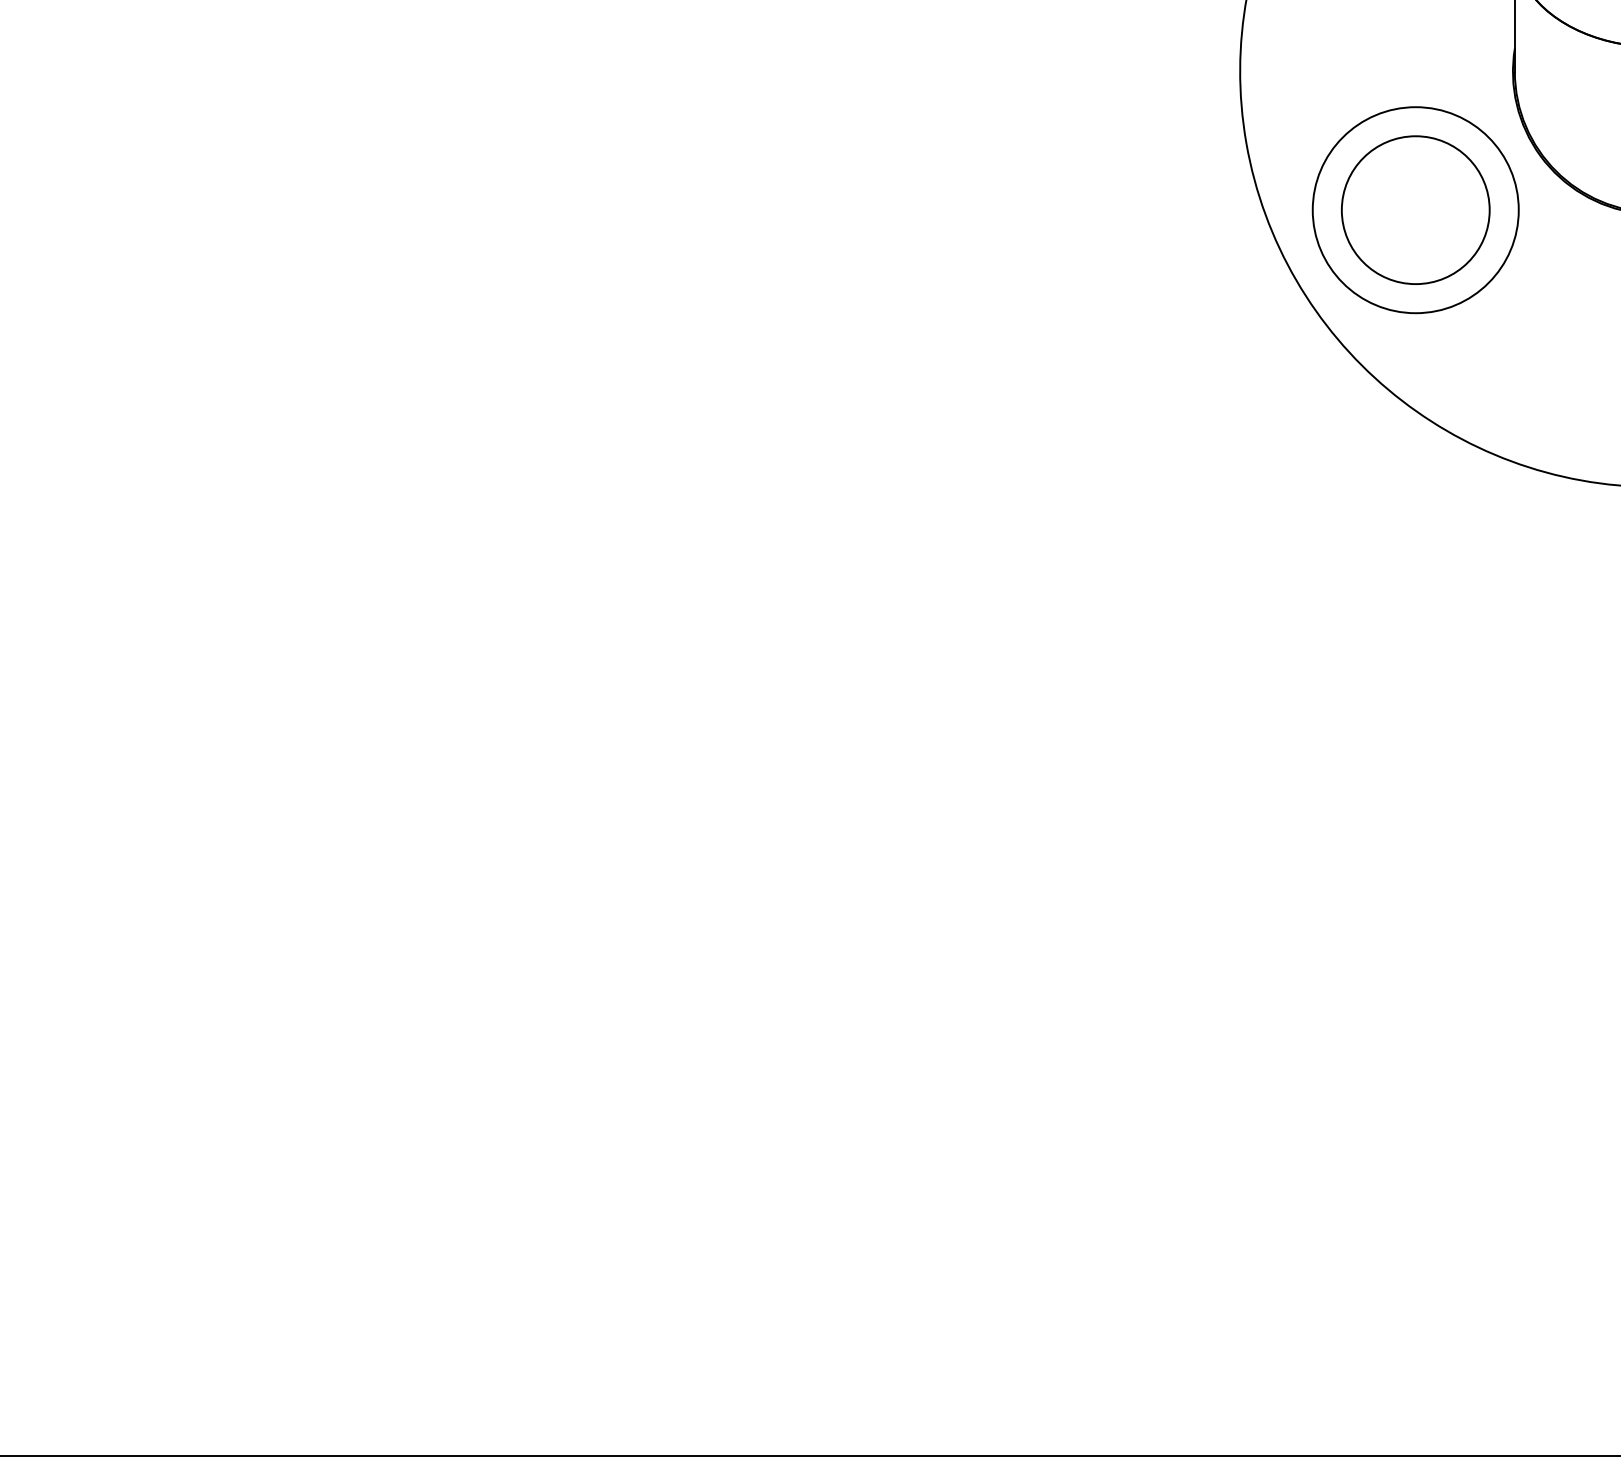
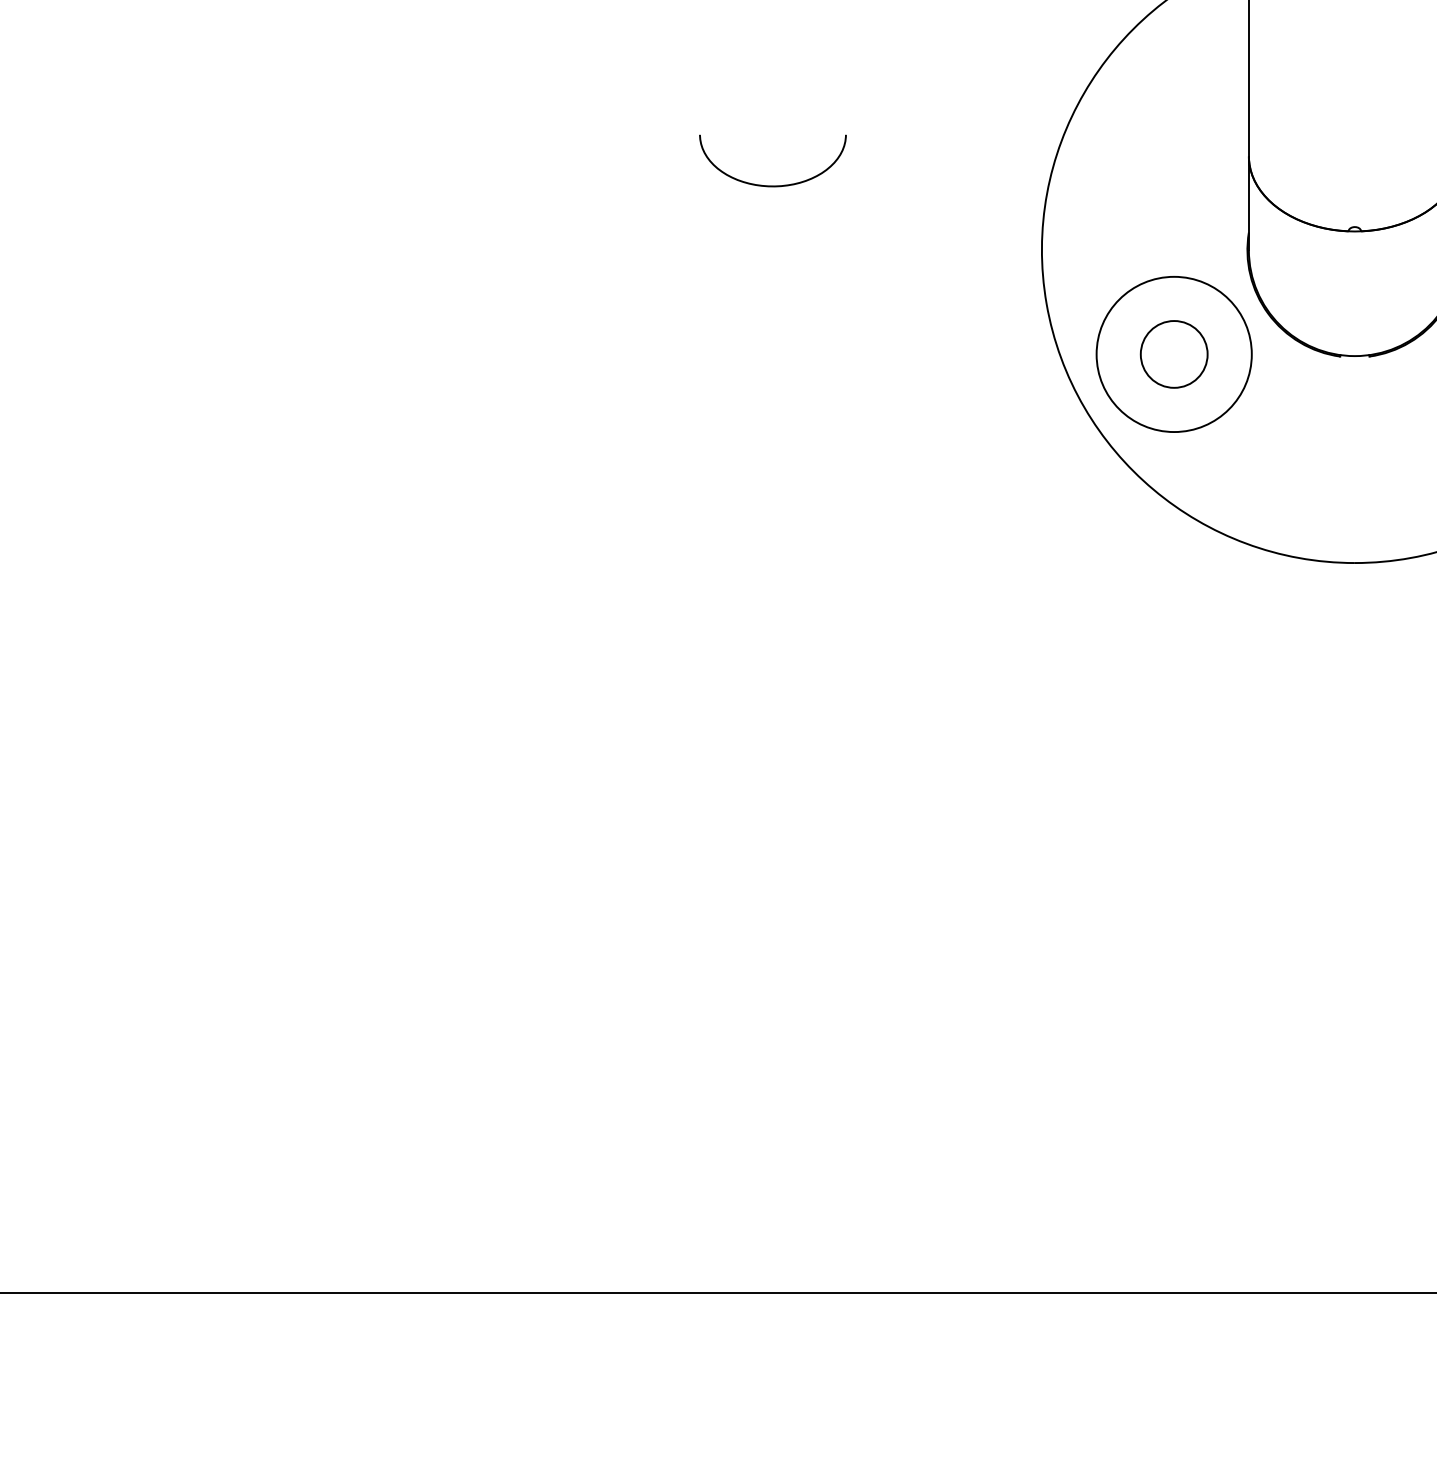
circle: (1414, 210) -> (1173, 354), size x0.6

